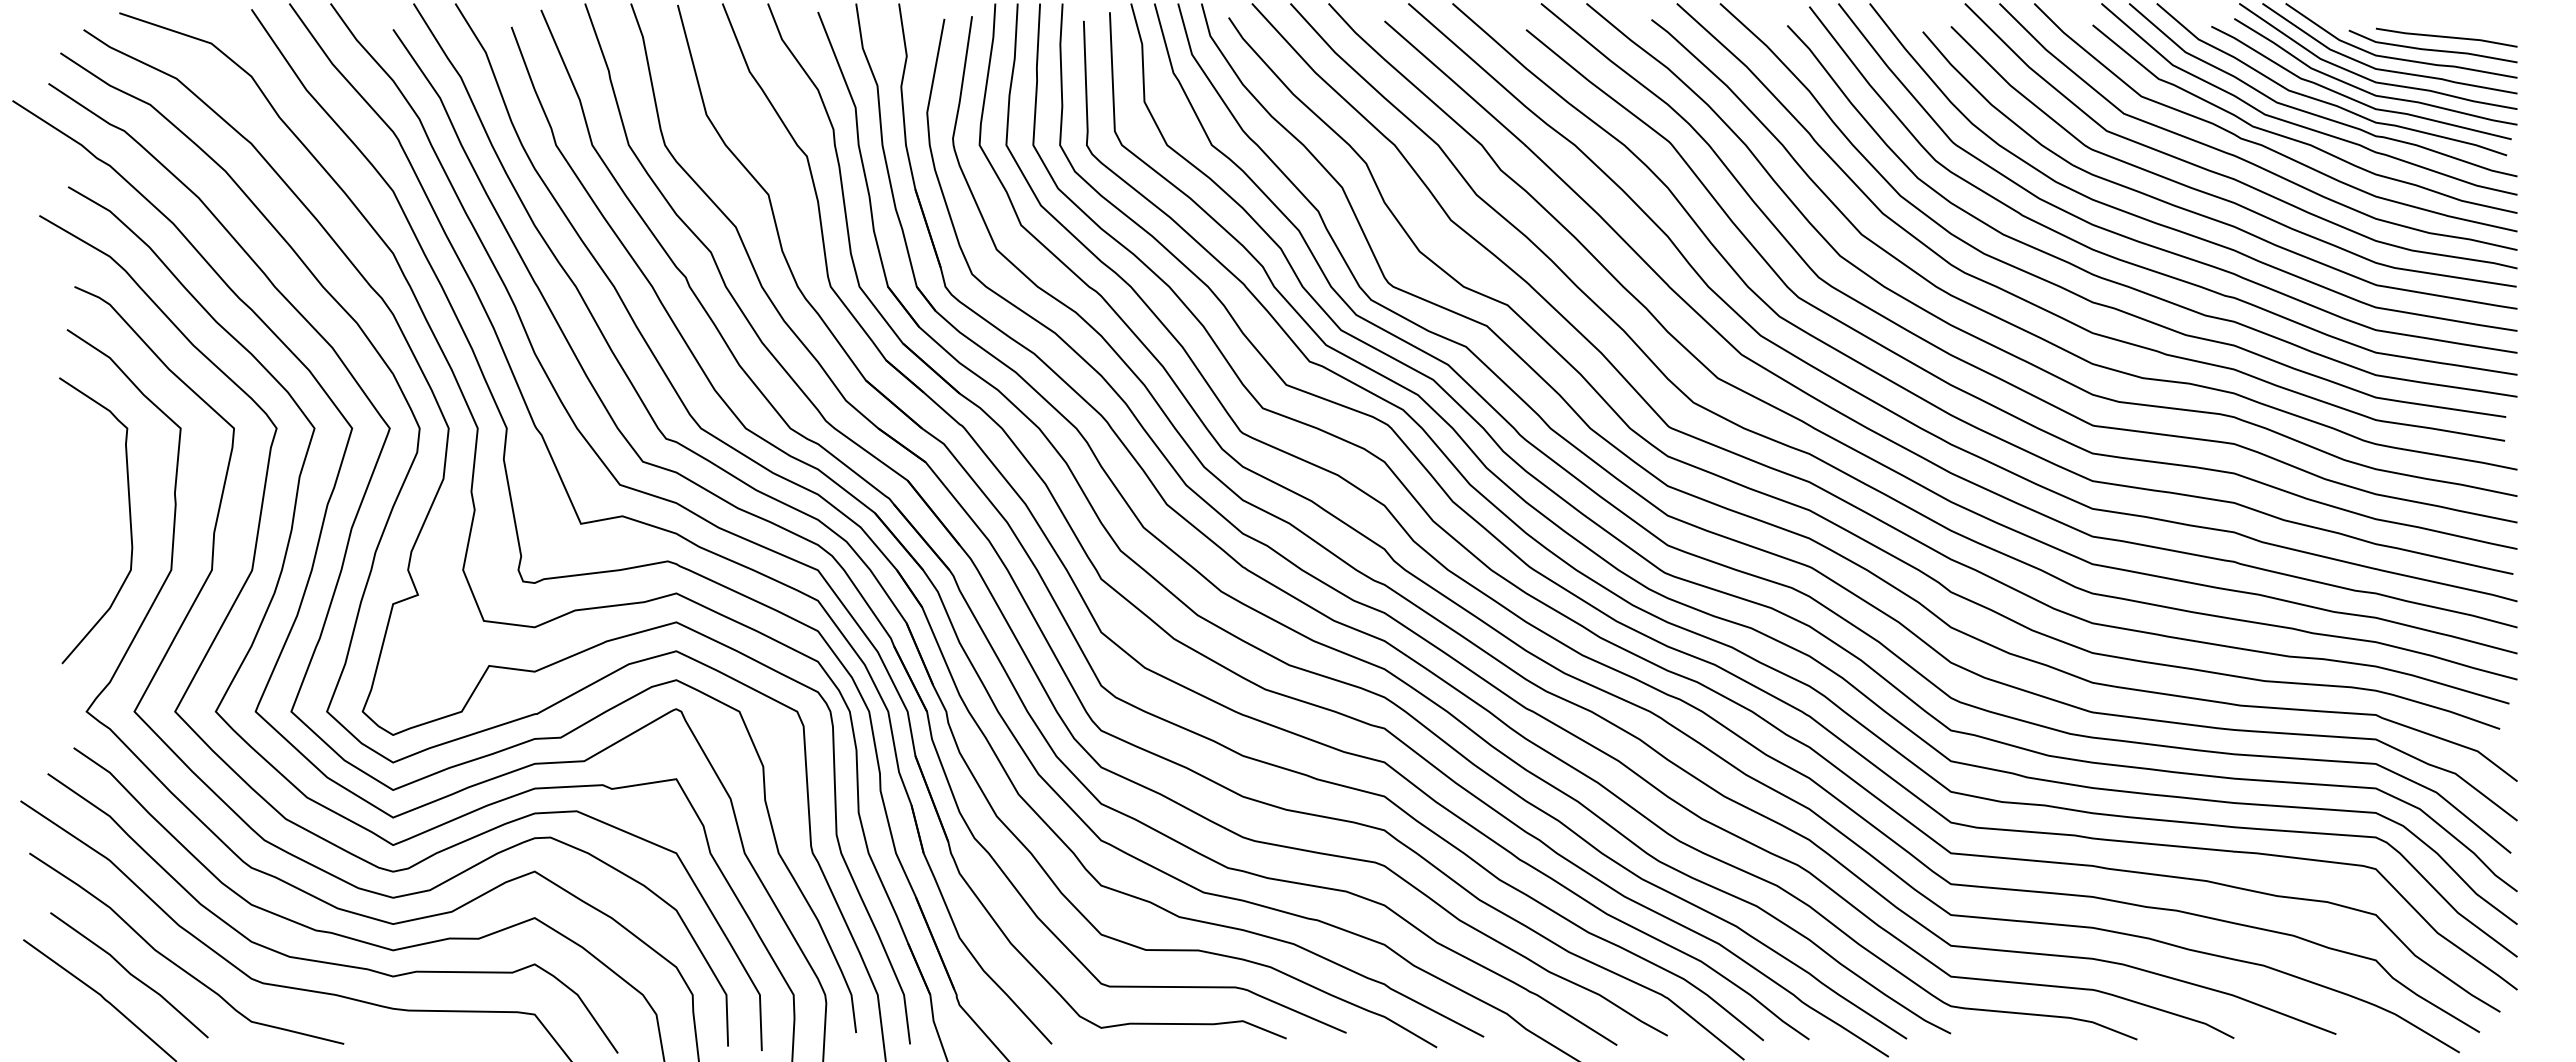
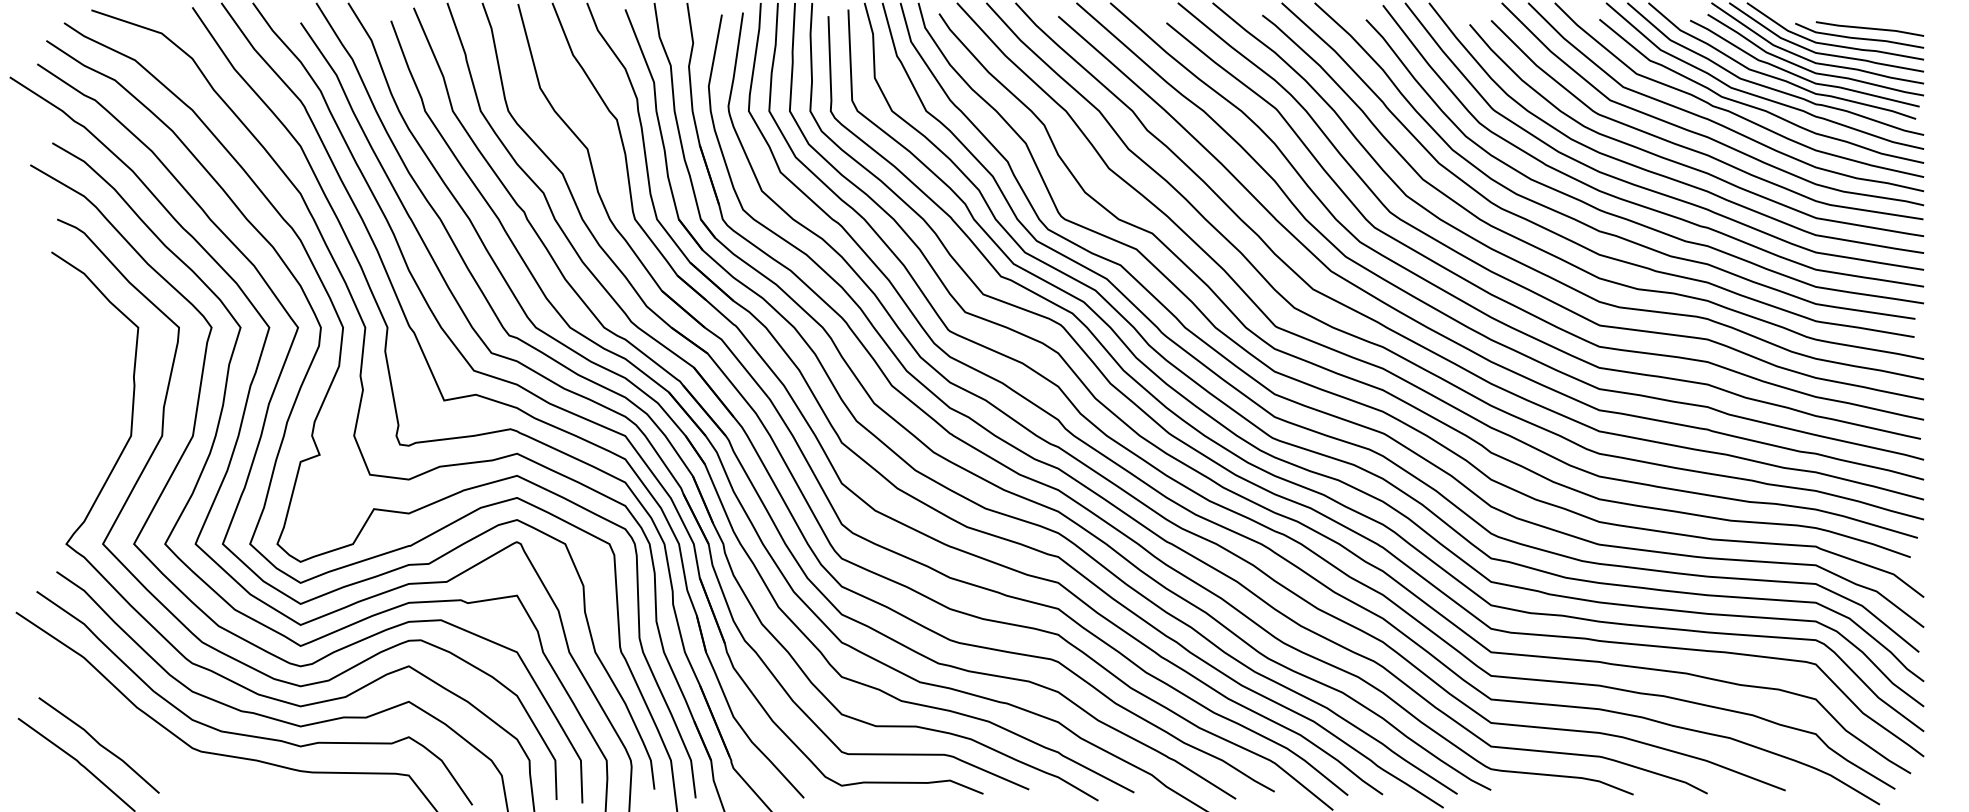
curve: (129, 520) -> (99, 397), removed
curve: (177, 964) -> (135, 737), removed

